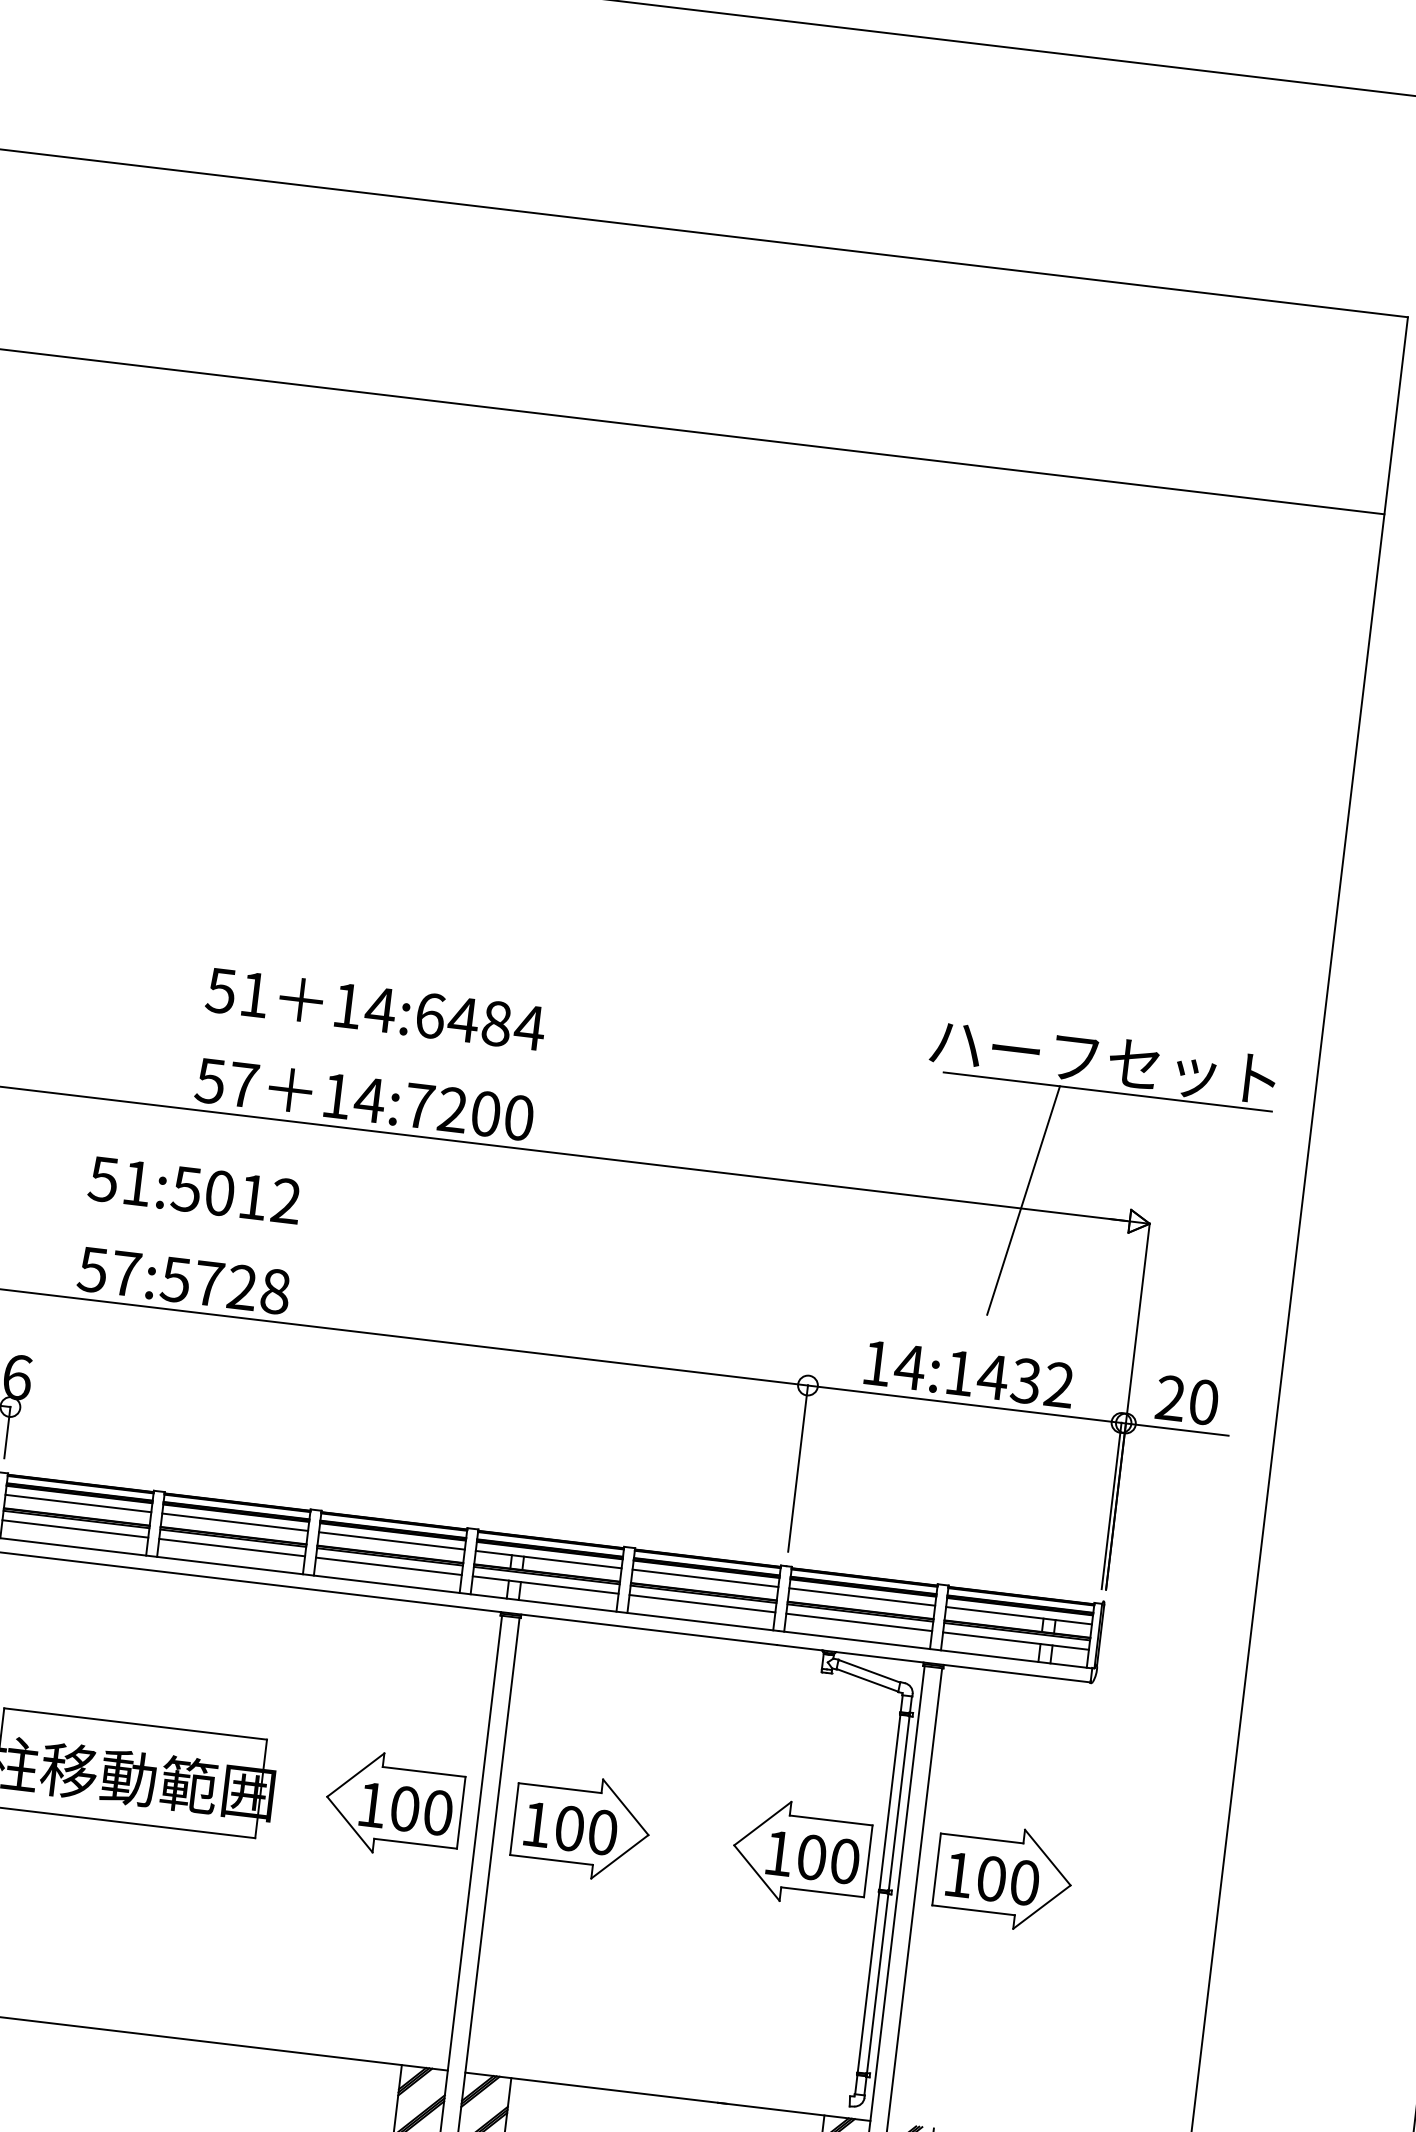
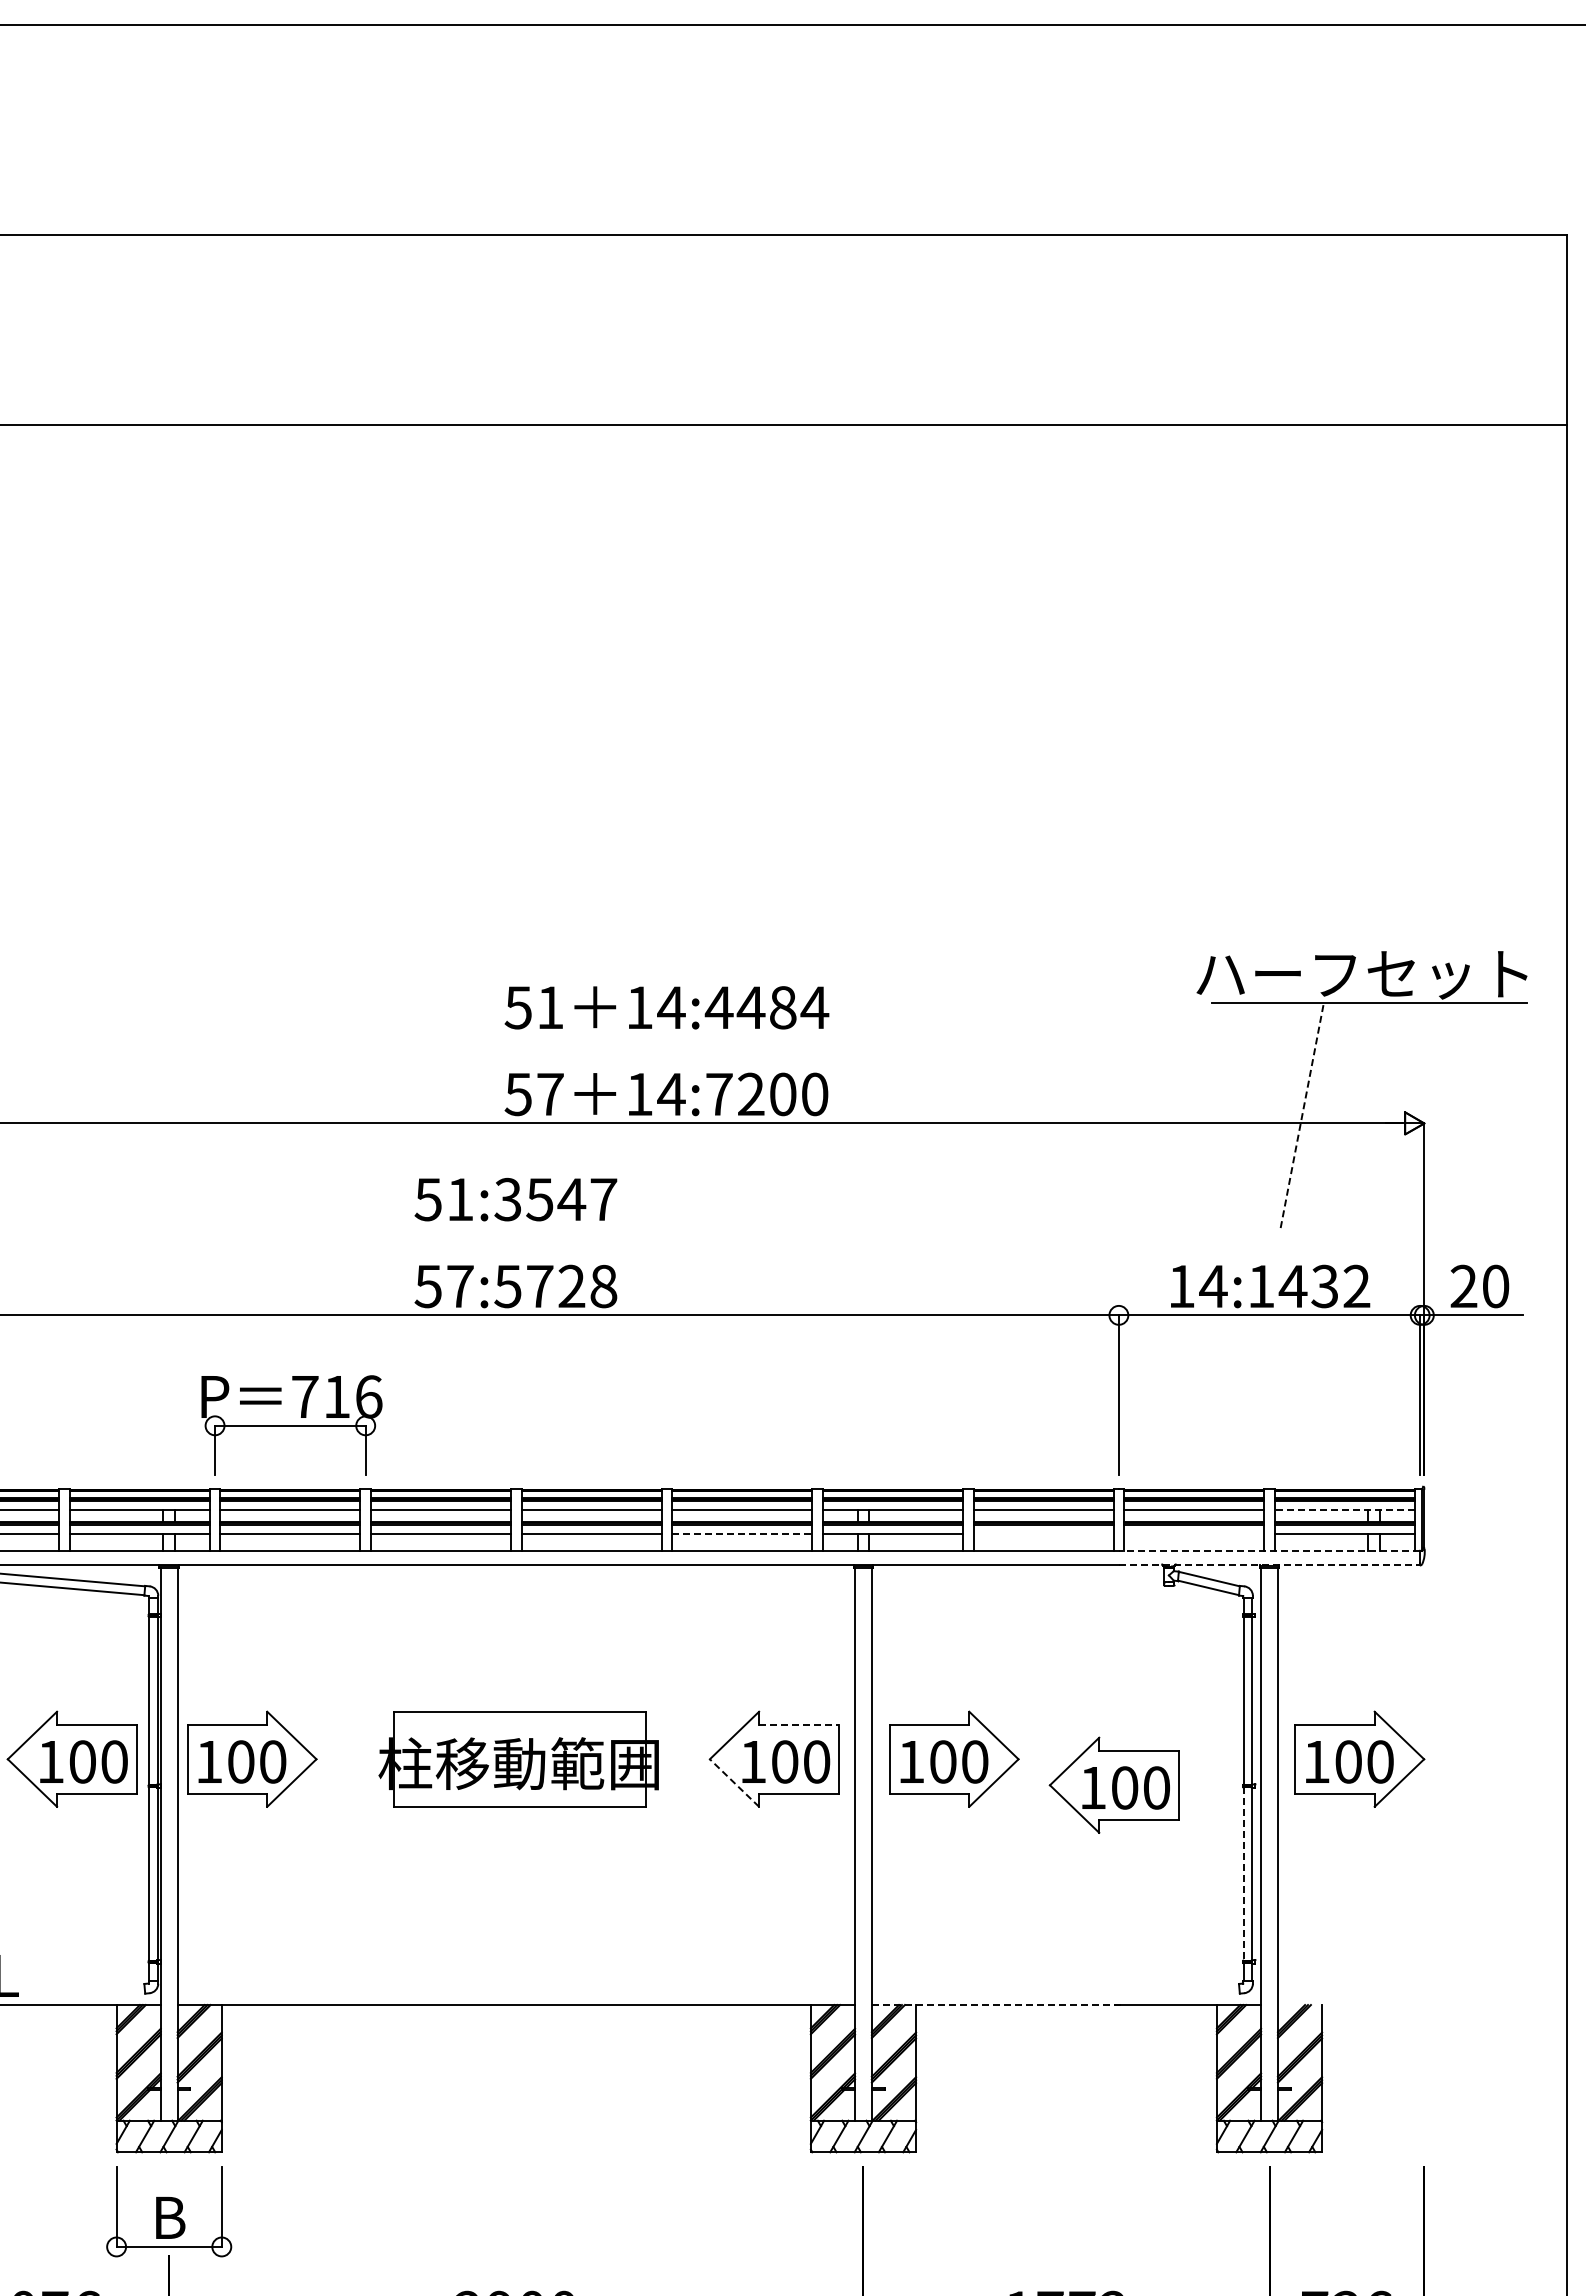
text: (429, 1015) -> (718, 1007), 14:6484 -> 14:4484
text: (236, 1195) -> (555, 1199), 51:5012 -> 51:3547
line: (1023, 1200) -> (1302, 1115), solid -> dashed
line: (389, 1565) -> (742, 1533), solid -> dashed
line: (702, 1603) -> (1043, 1533), removed
line: (1018, 1615) -> (1344, 1509), solid -> dashed
line: (859, 1621) -> (1194, 1533), removed
line: (935, 1650) -> (1269, 1551), solid -> dashed
line: (933, 1663) -> (1269, 1564), solid -> dashed
line: (423, 1771) -> (798, 1724), solid -> dashed
line: (349, 1824) -> (734, 1782), solid -> dashed
part: (800, 1852) -> (1113, 1784), moved
line: (868, 1982) -> (1243, 1874), solid -> dashed
line: (596, 2088) -> (997, 2005), solid -> dashed

